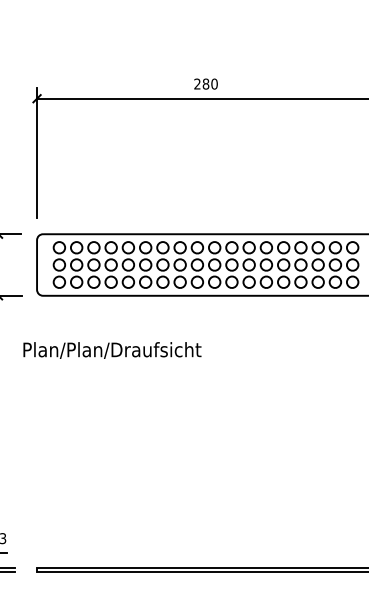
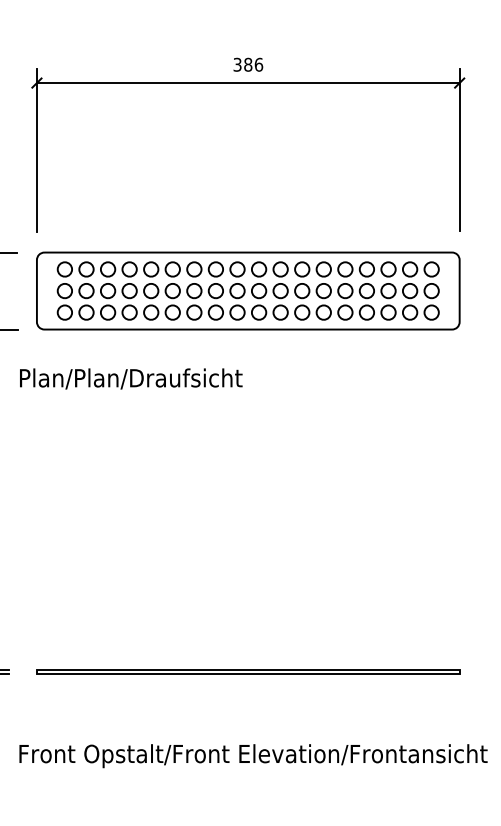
text: (206, 83) -> (248, 64), 280 -> 386
text: (112, 350) -> (131, 378), moved

